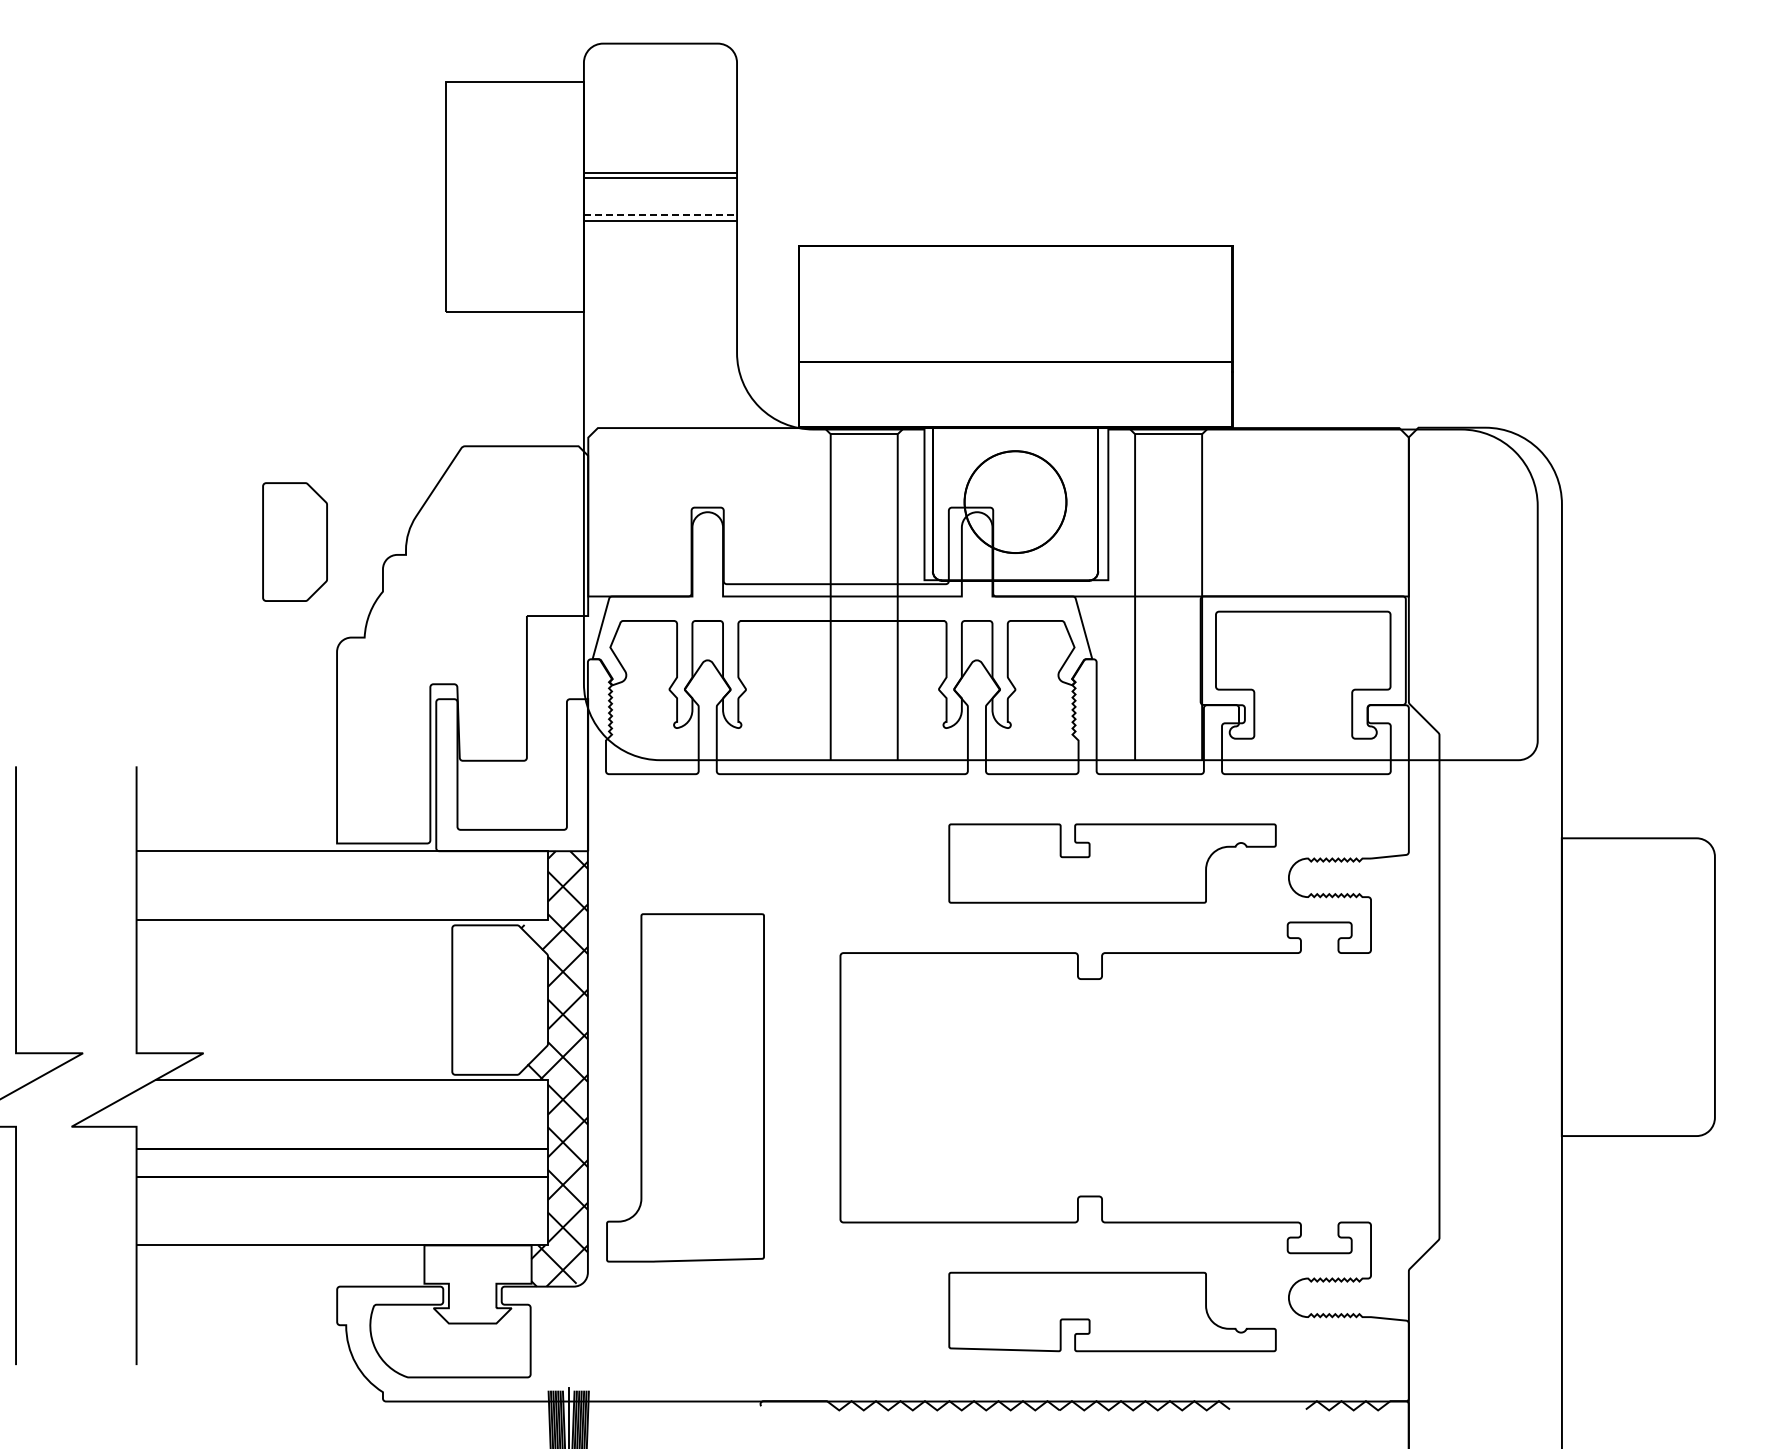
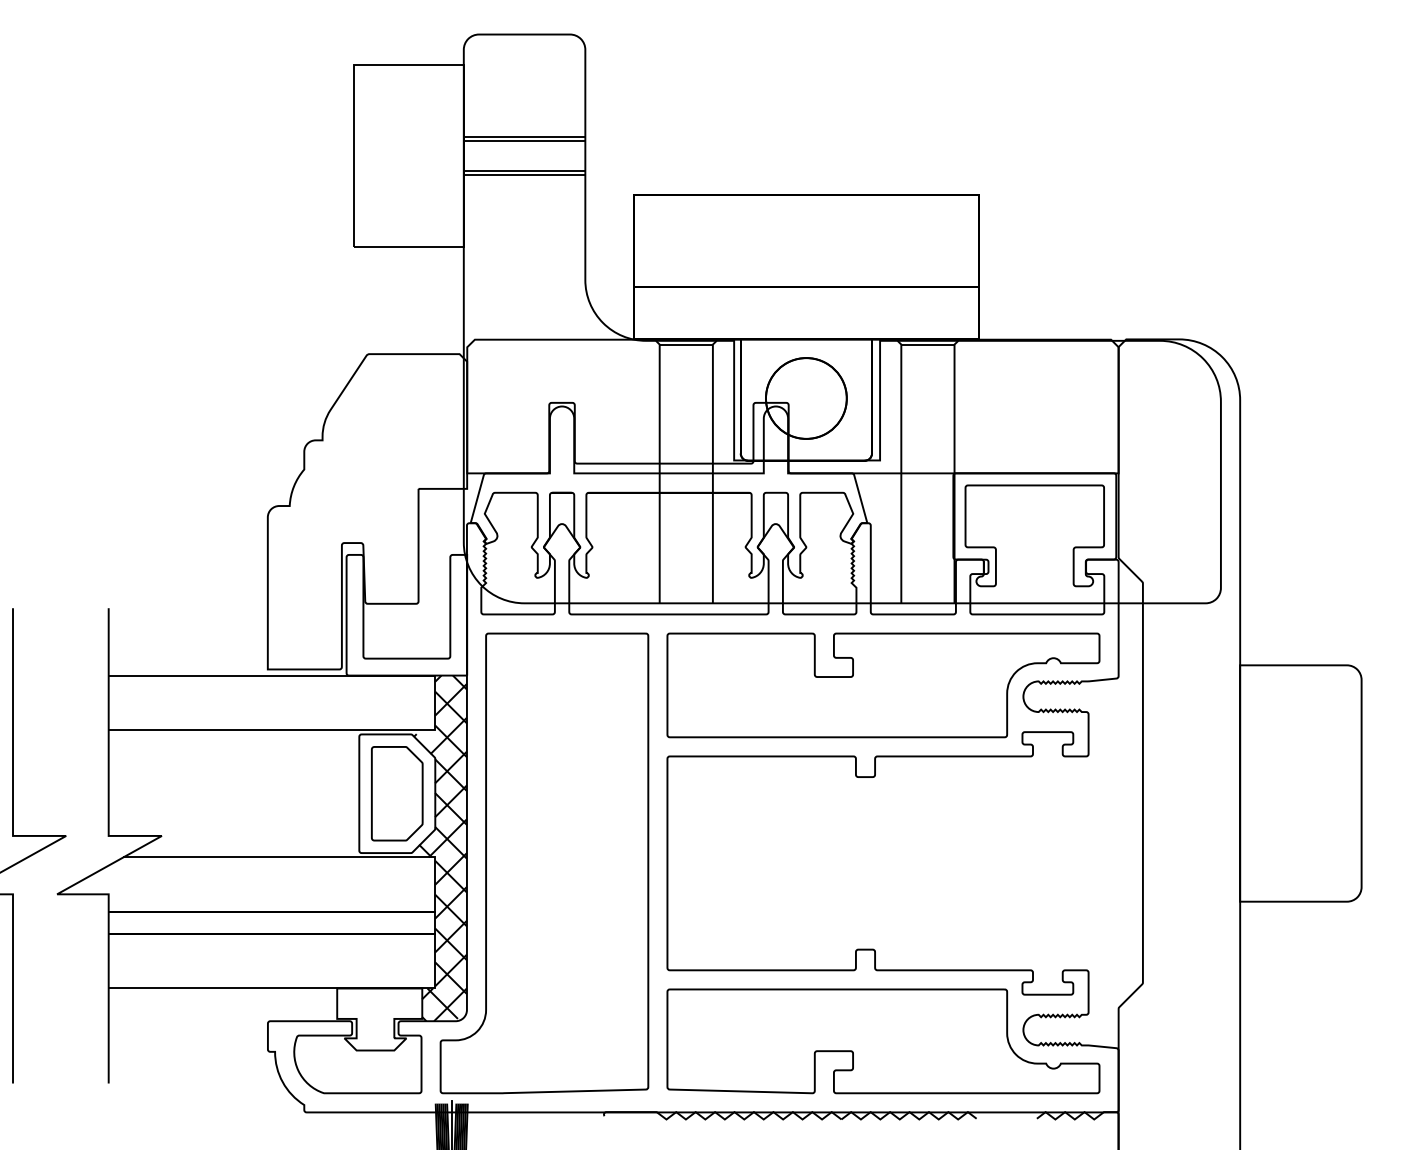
line: (660, 215) -> (524, 170), dashed -> solid
part: (294, 541) -> (396, 793), moved
part: (1112, 863) -> (883, 685), size x1.67
part: (685, 1087) -> (544, 863), size x1.67
part: (1112, 1311) -> (883, 1040), size x1.67

